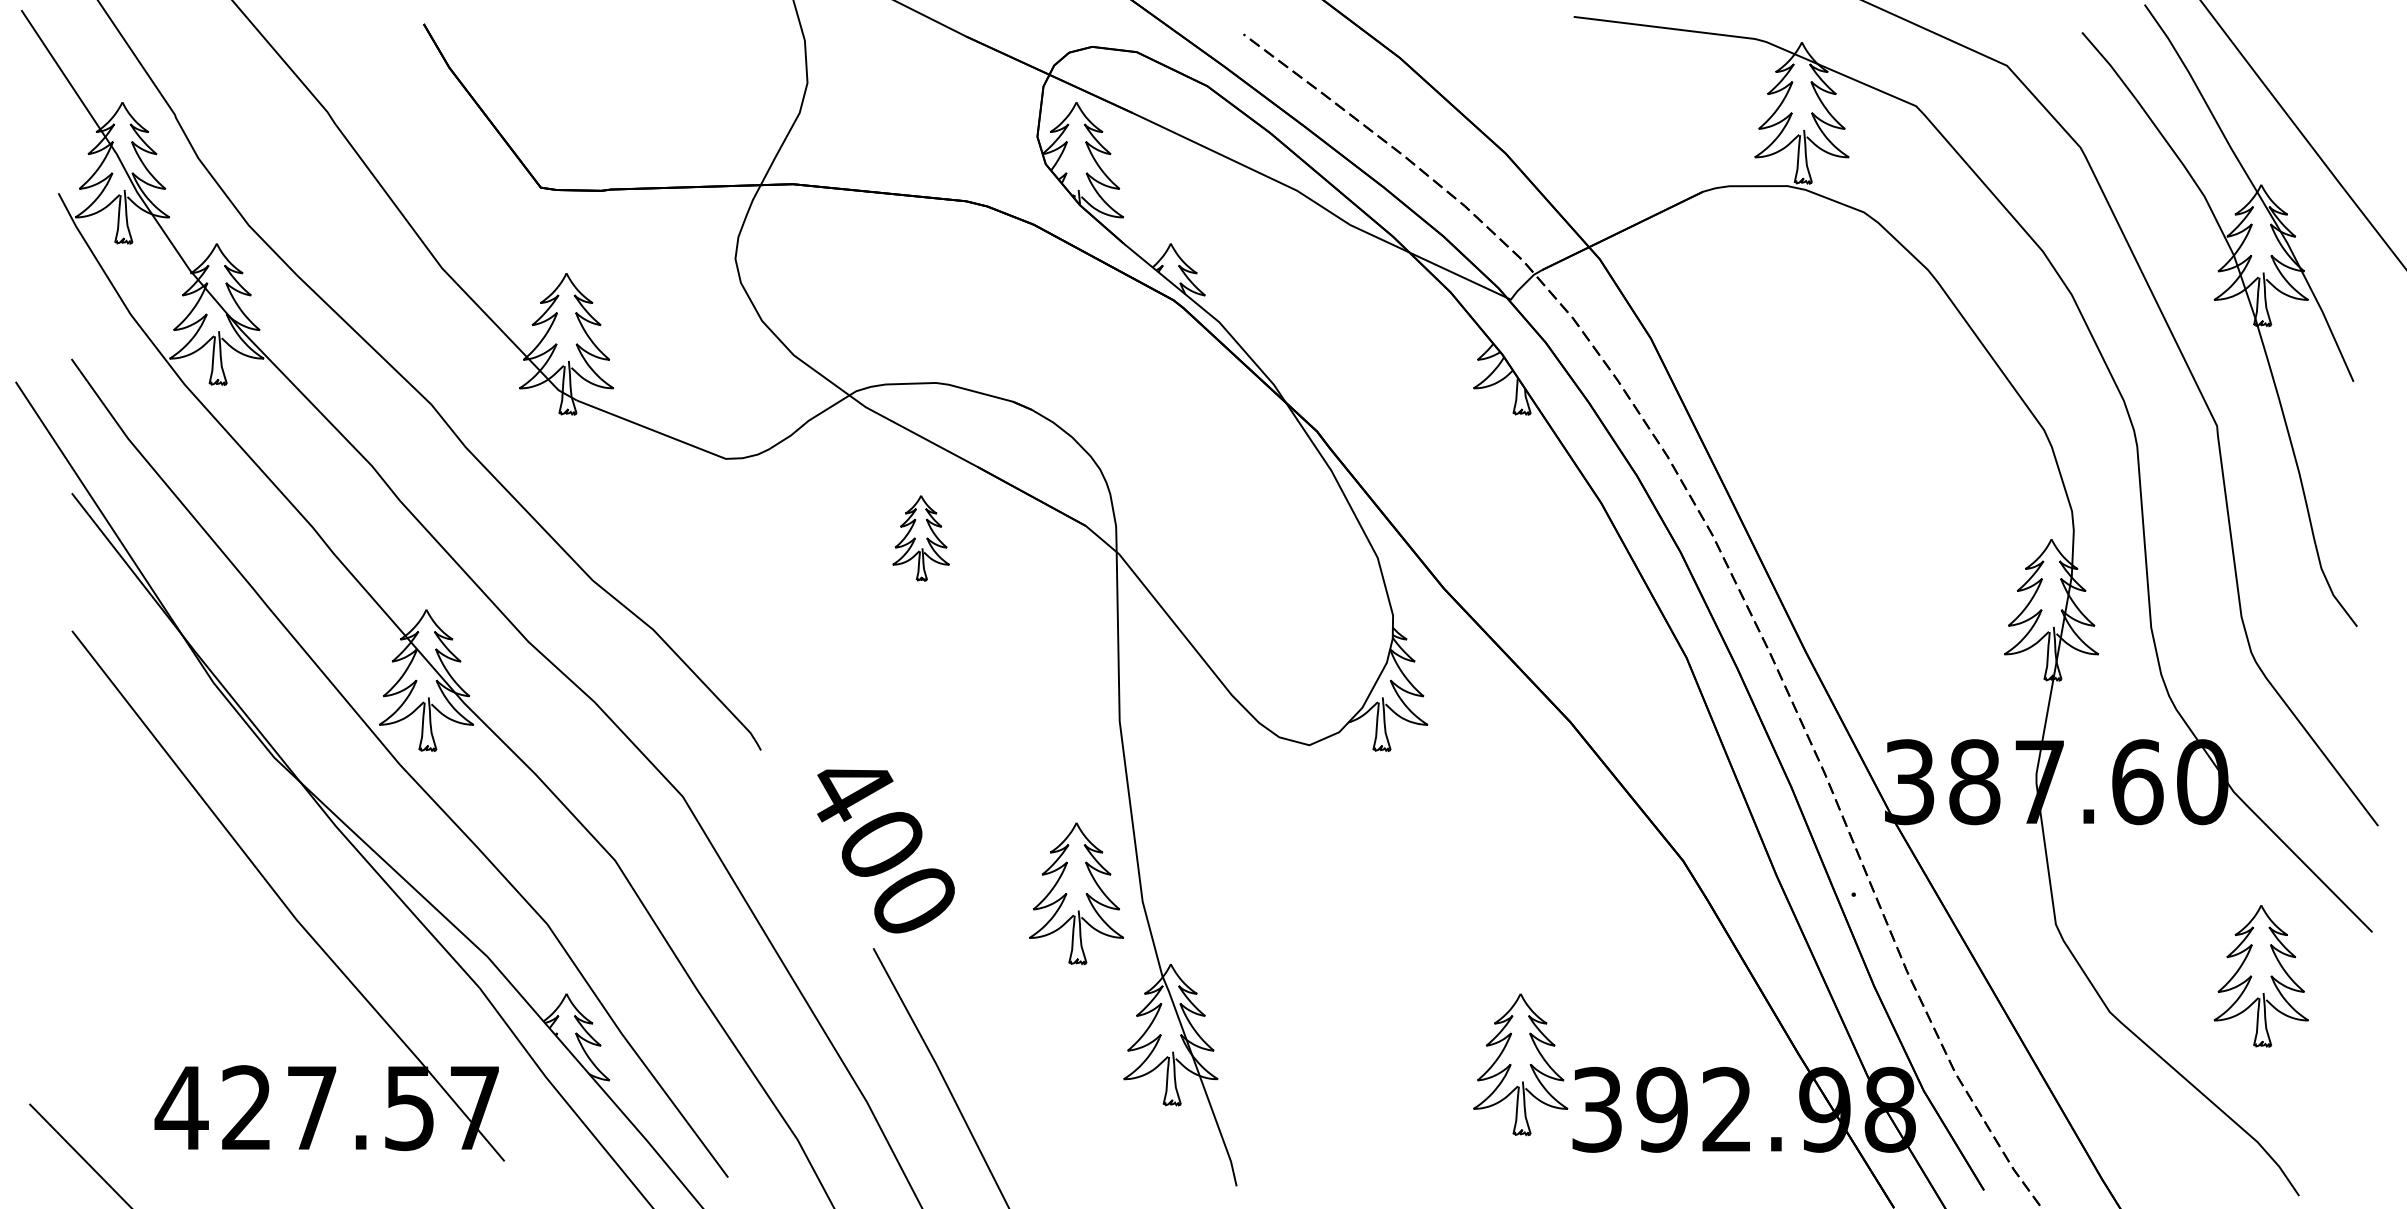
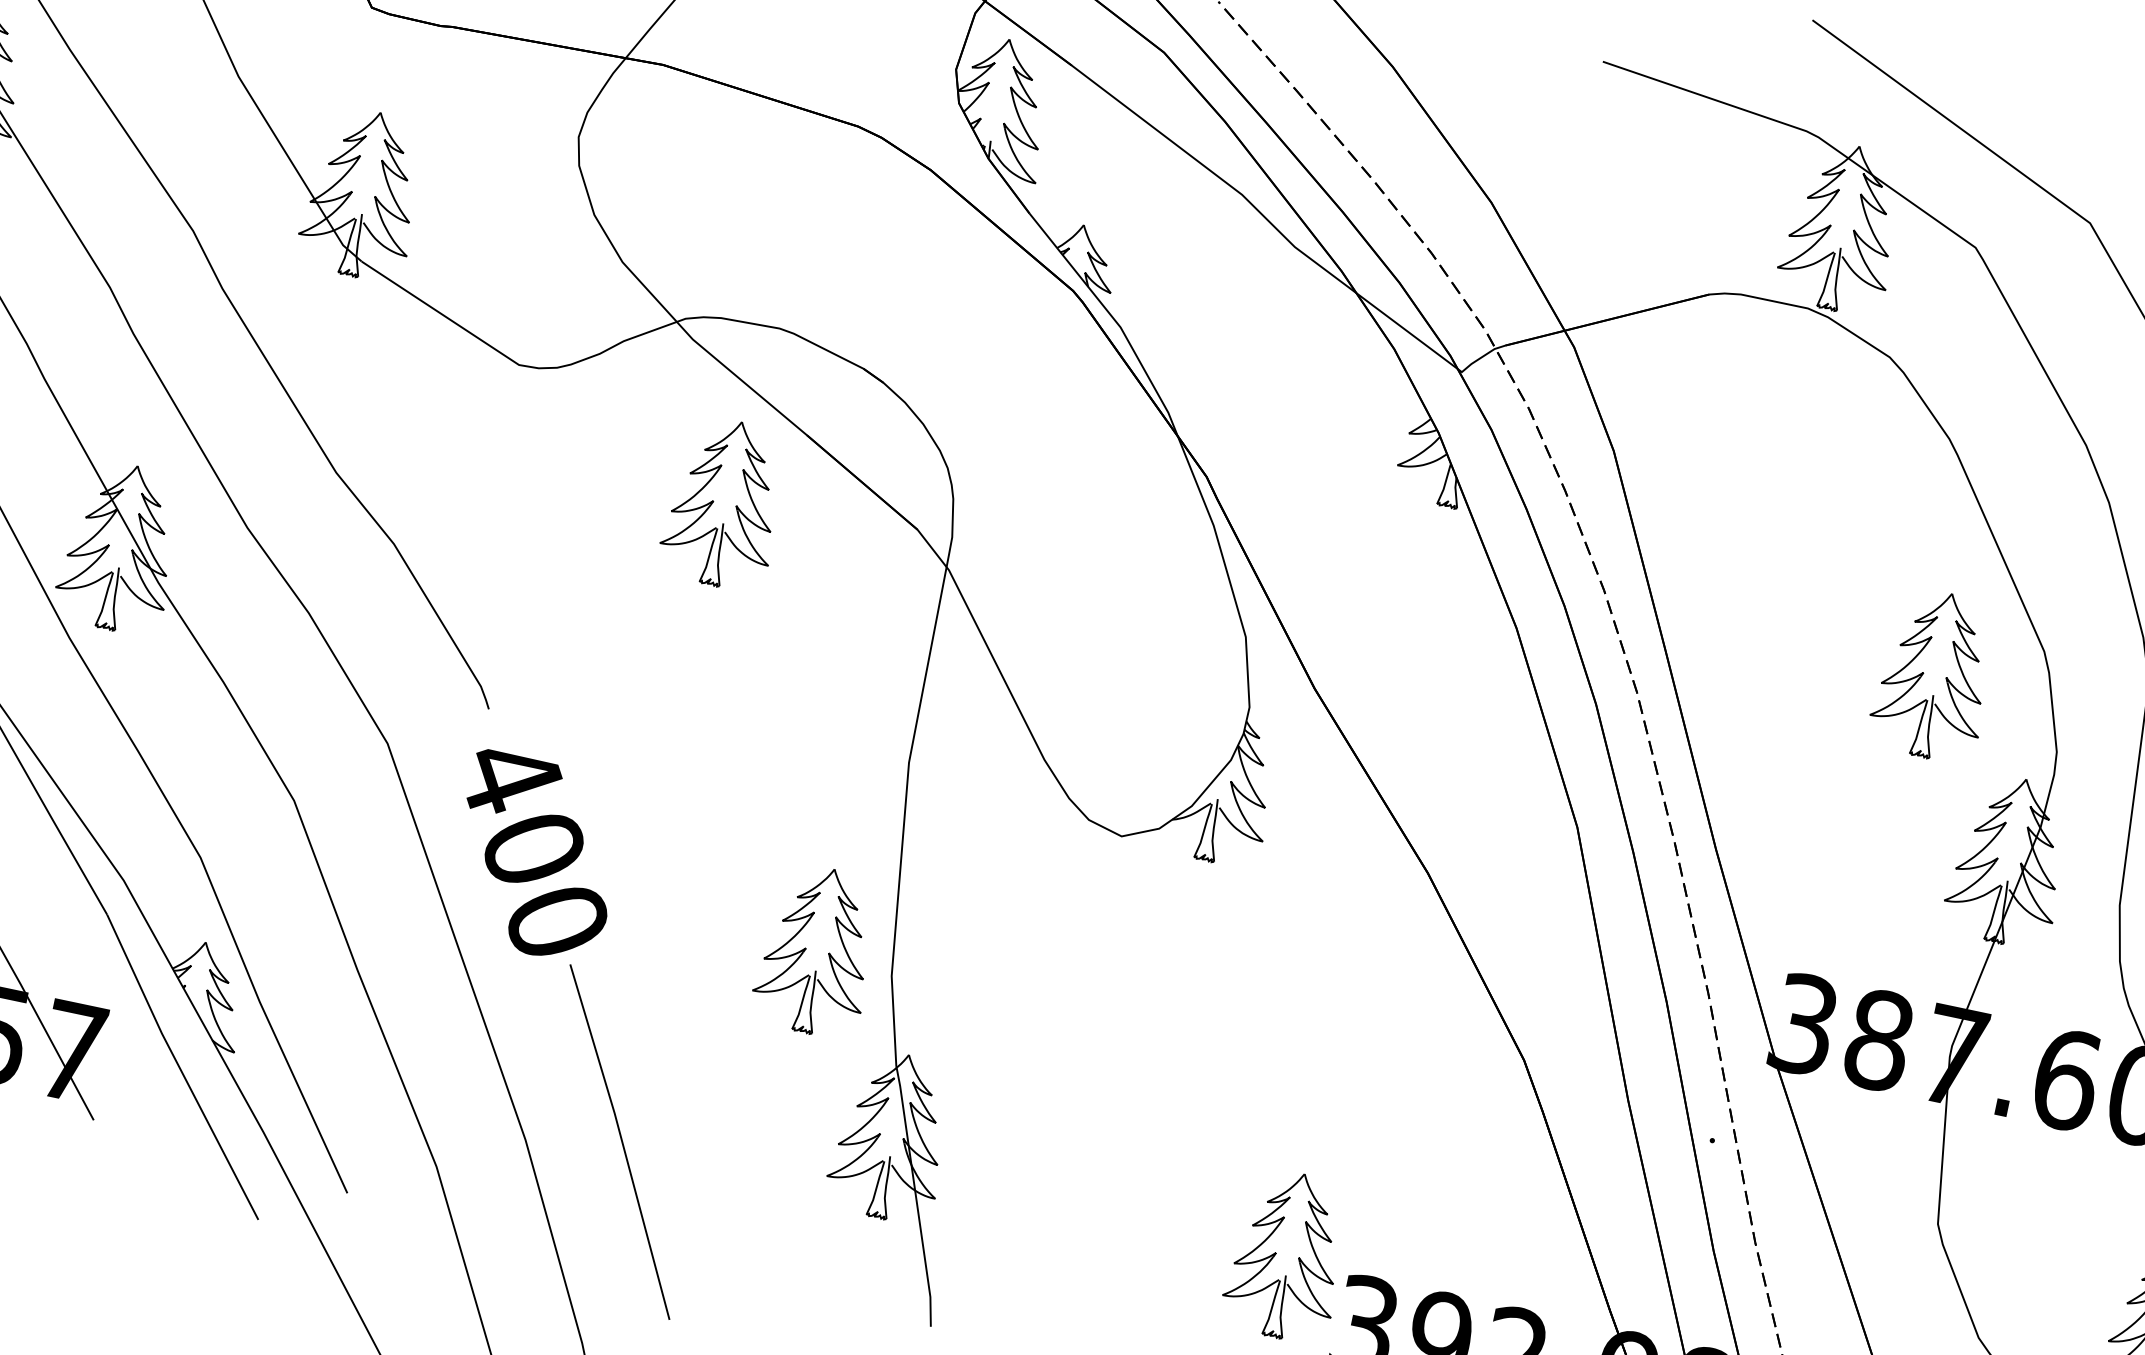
part: (1956, 468) -> (1934, 674), added
part: (920, 538) -> (723, 503), size x1.67
text: (885, 851) -> (536, 857), moved

